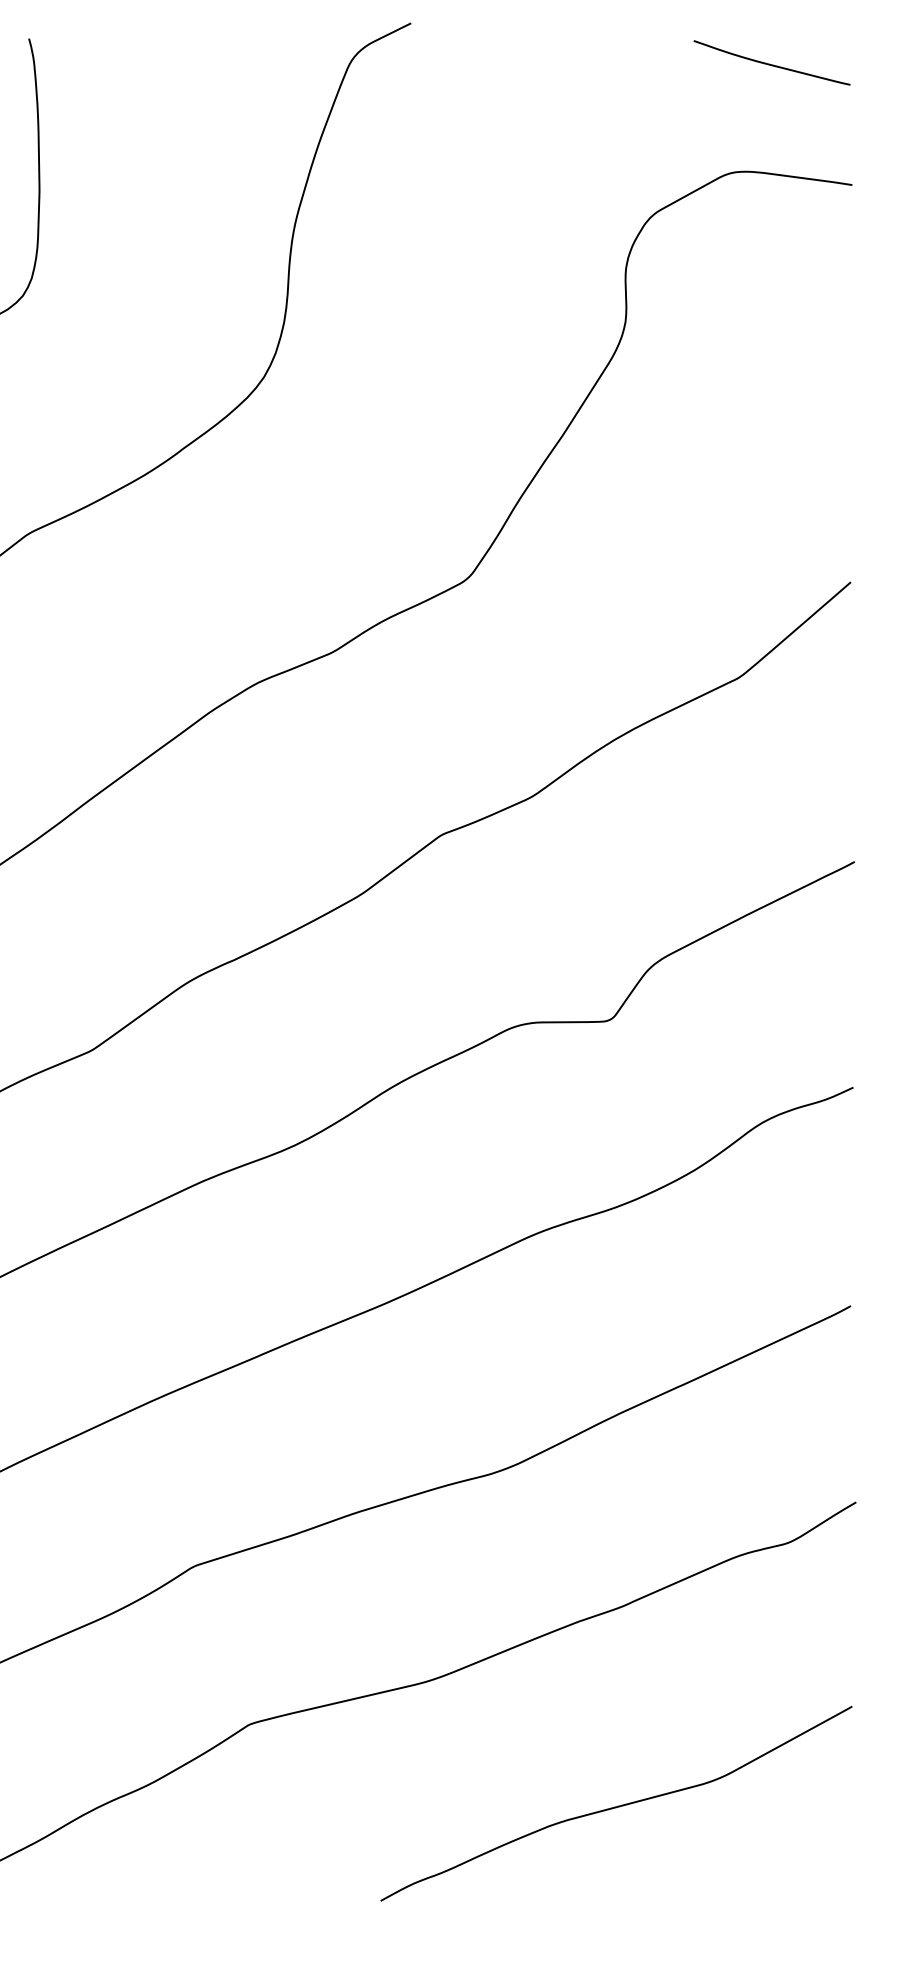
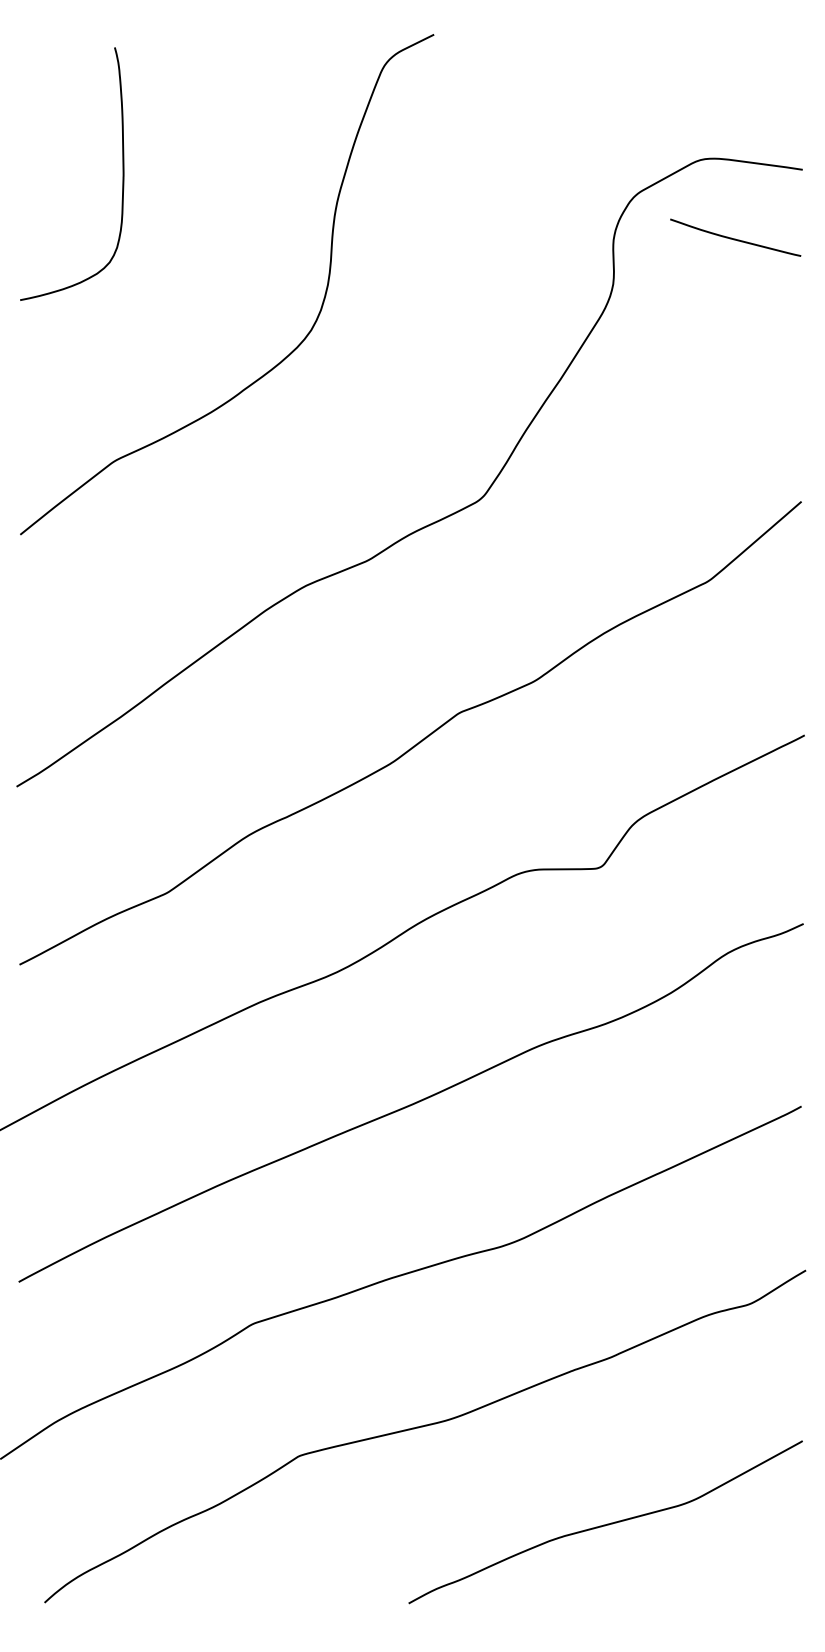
curve: (771, 63) -> (735, 238), moved

